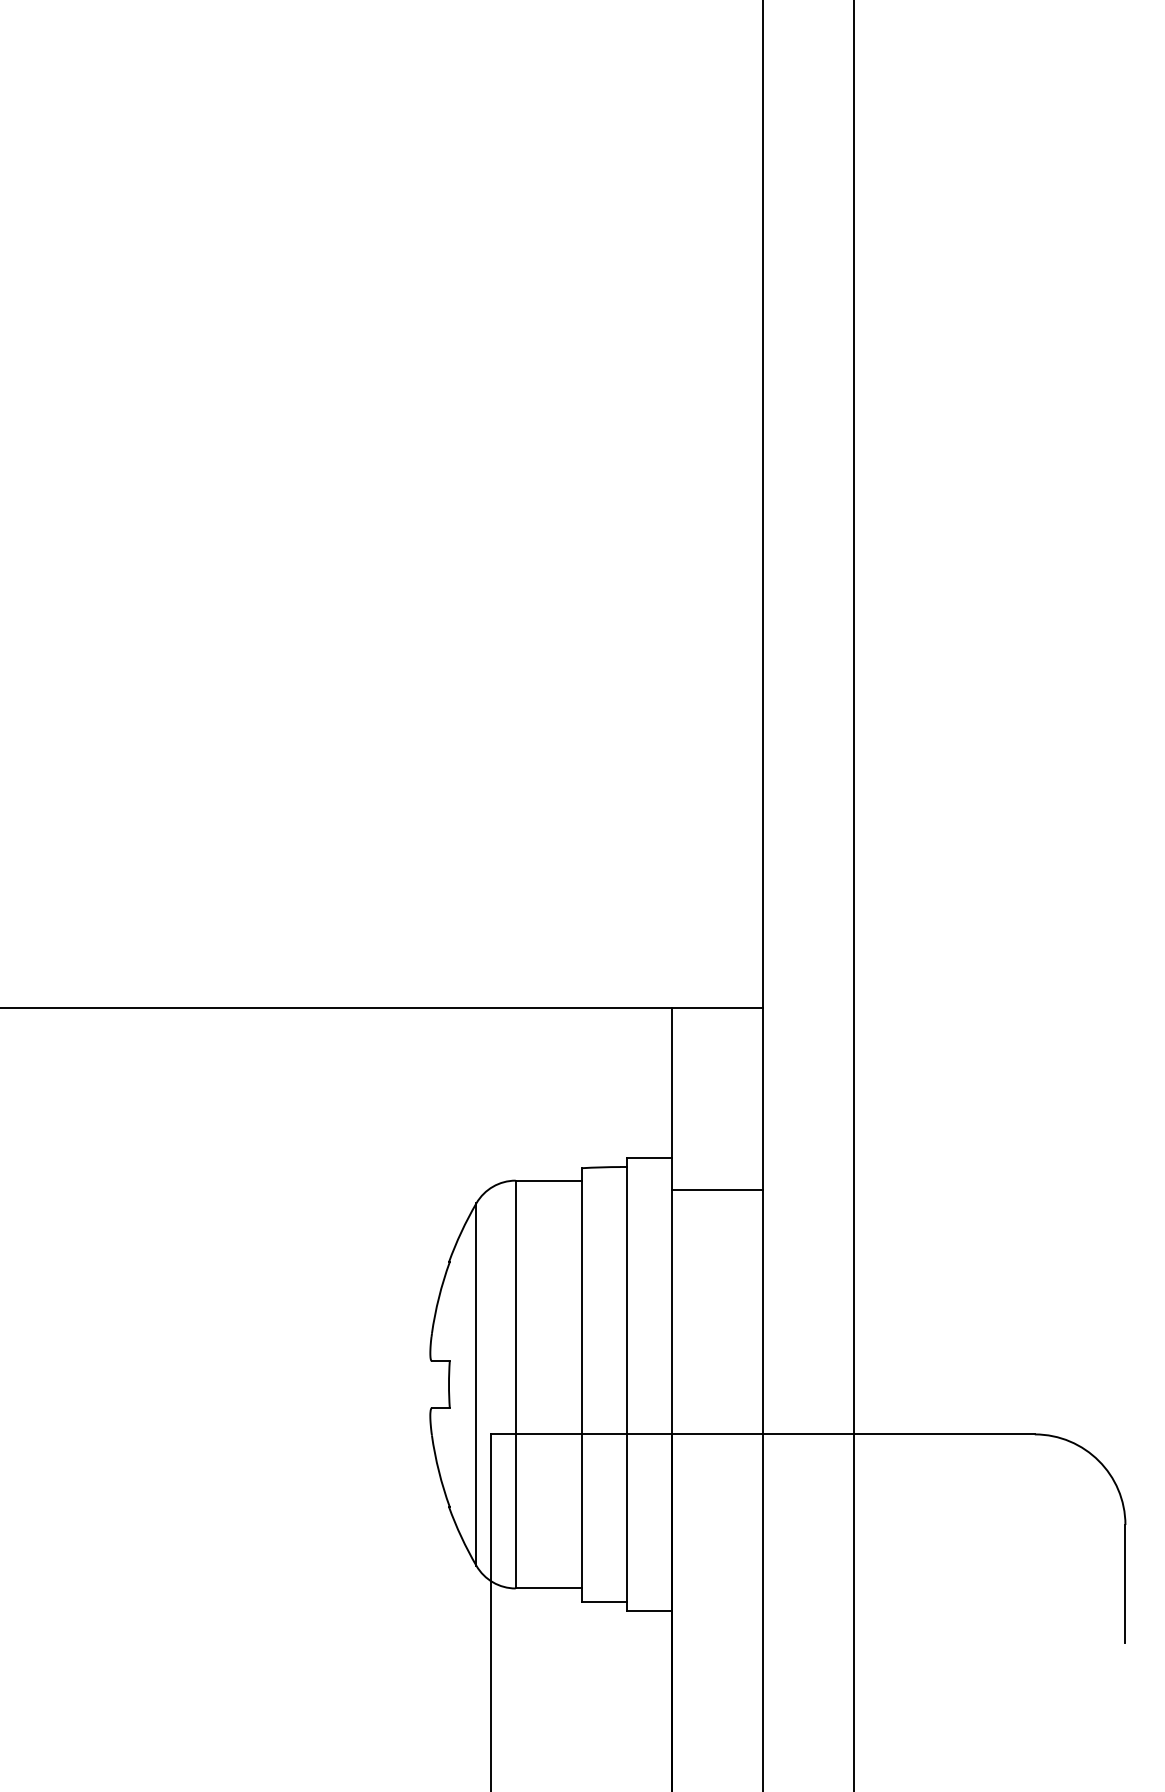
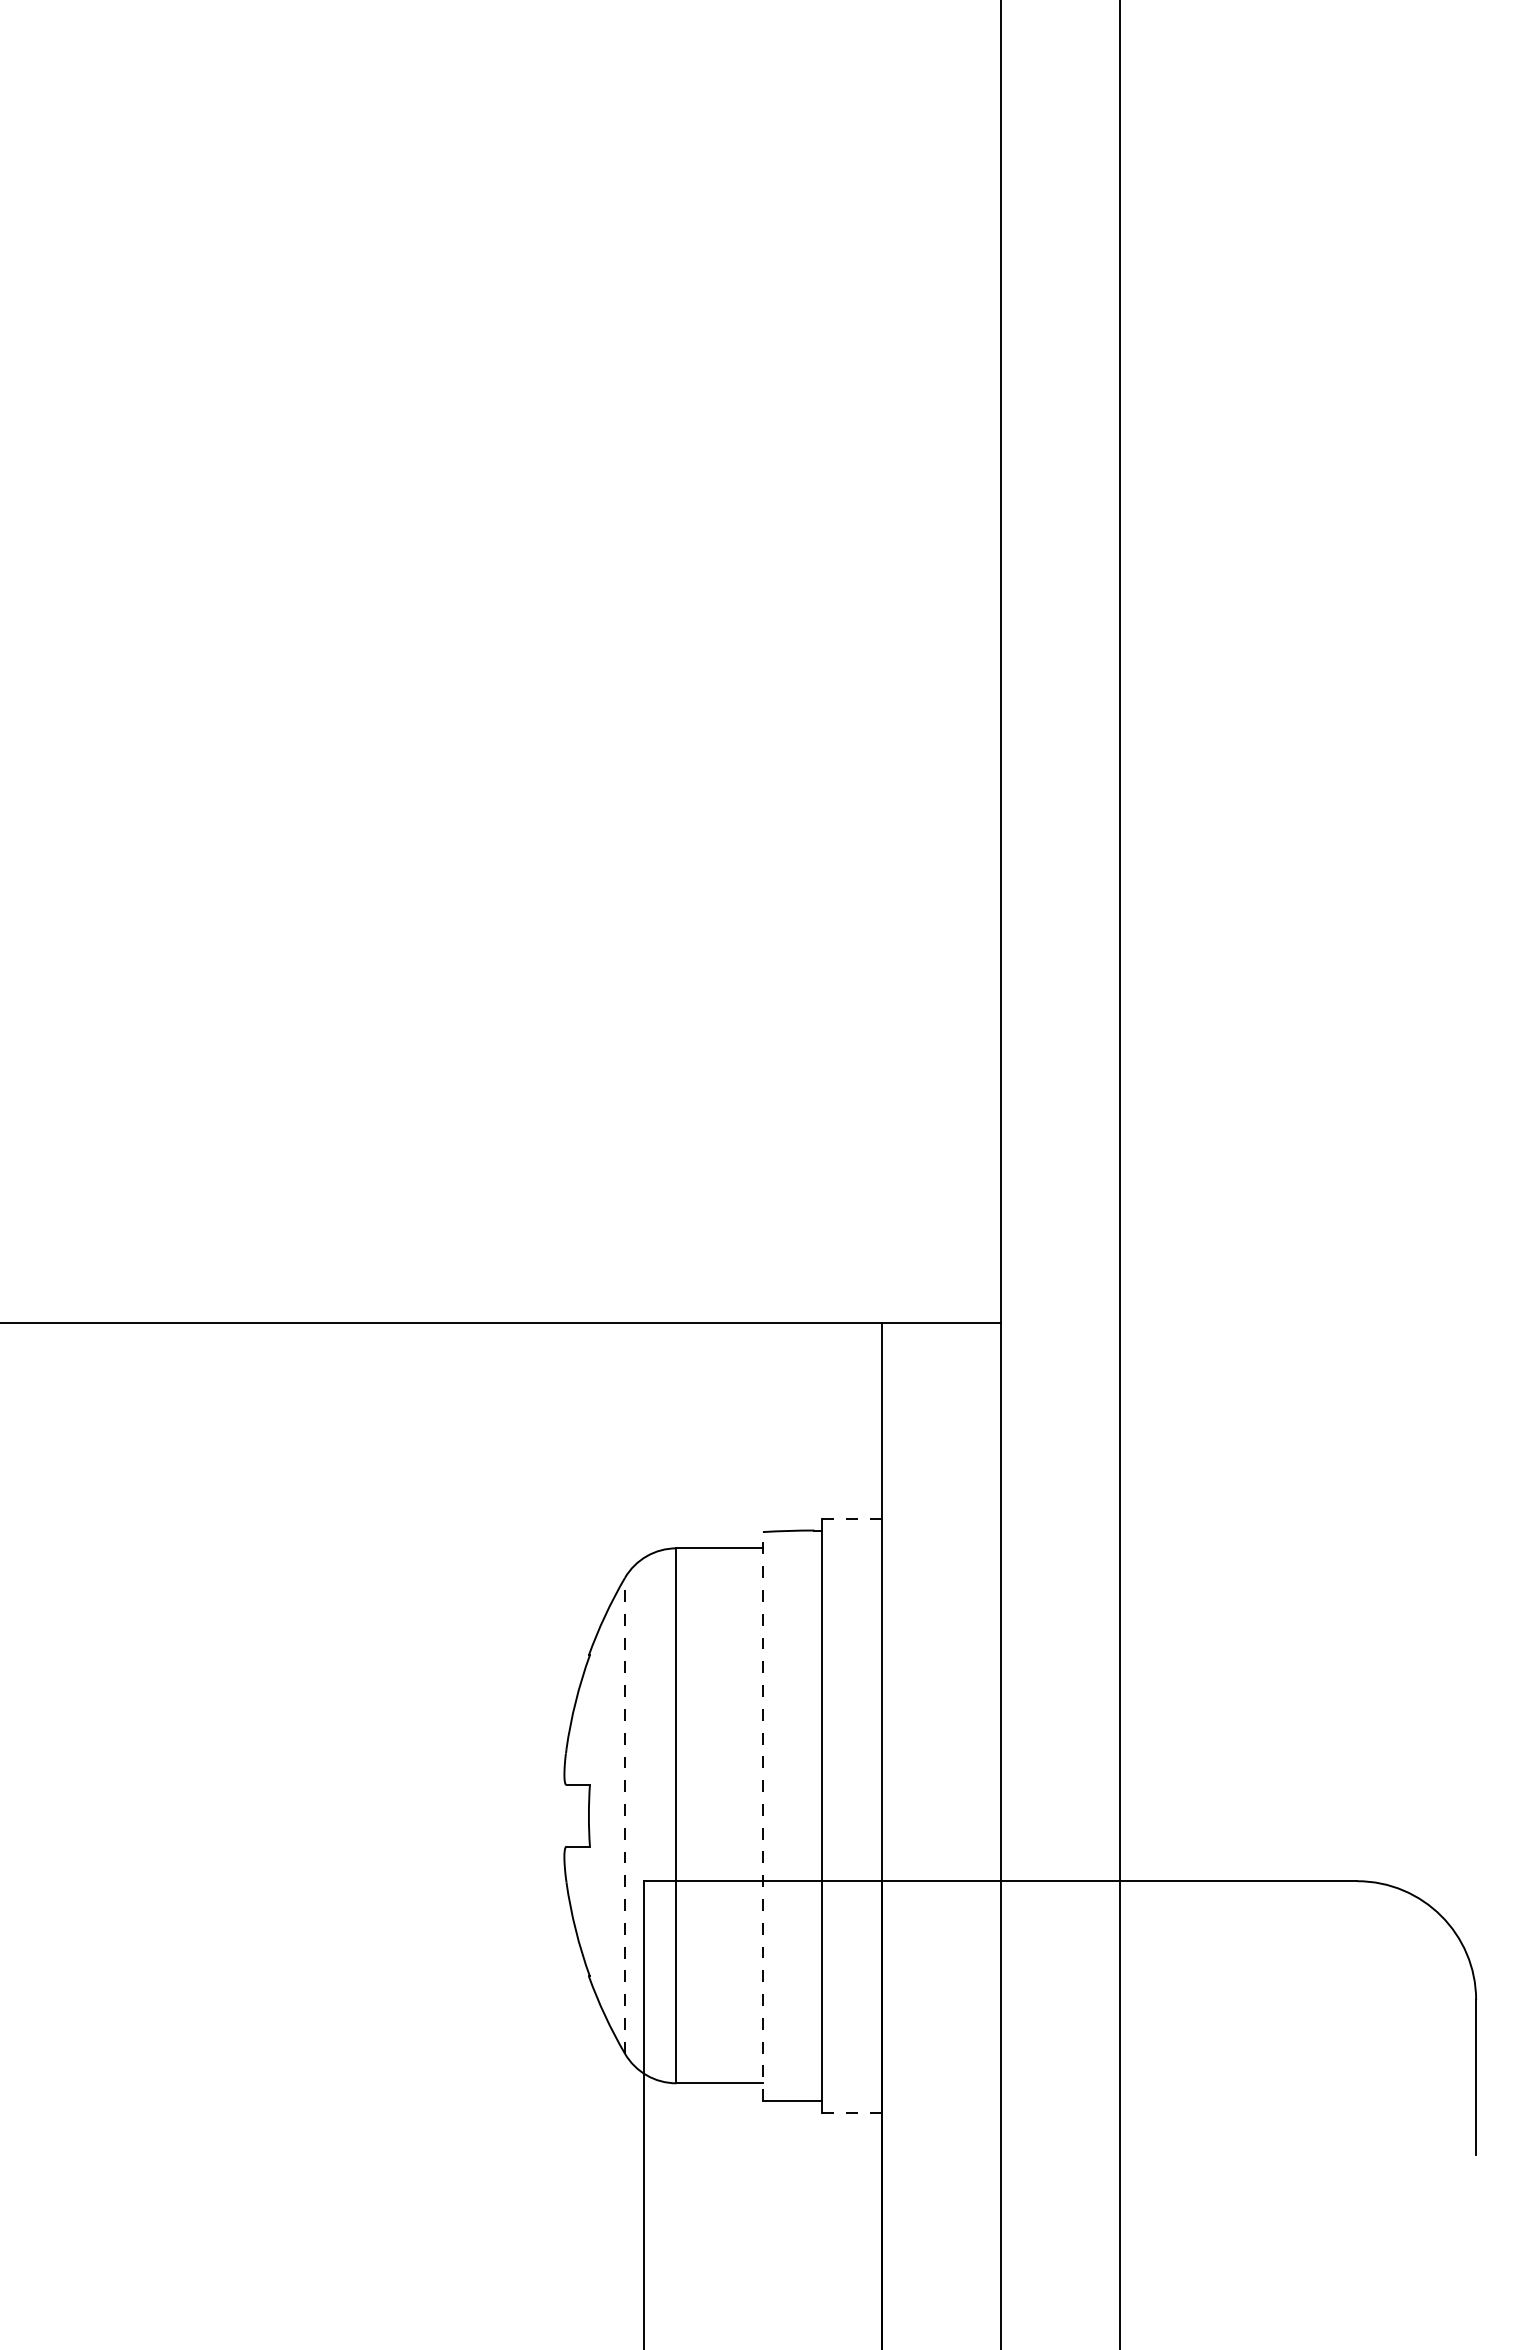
line: (649, 1157) -> (852, 1518), solid -> dashed
line: (717, 1189) -> (940, 1560), removed
line: (476, 1384) -> (624, 1815), solid -> dashed
line: (581, 1385) -> (762, 1816), solid -> dashed
line: (649, 1611) -> (852, 2113), solid -> dashed

